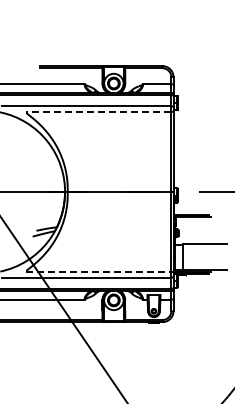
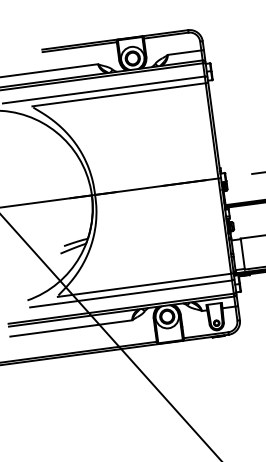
line: (98, 111) -> (118, 94), dashed -> solid
line: (98, 272) -> (144, 285), dashed -> solid

